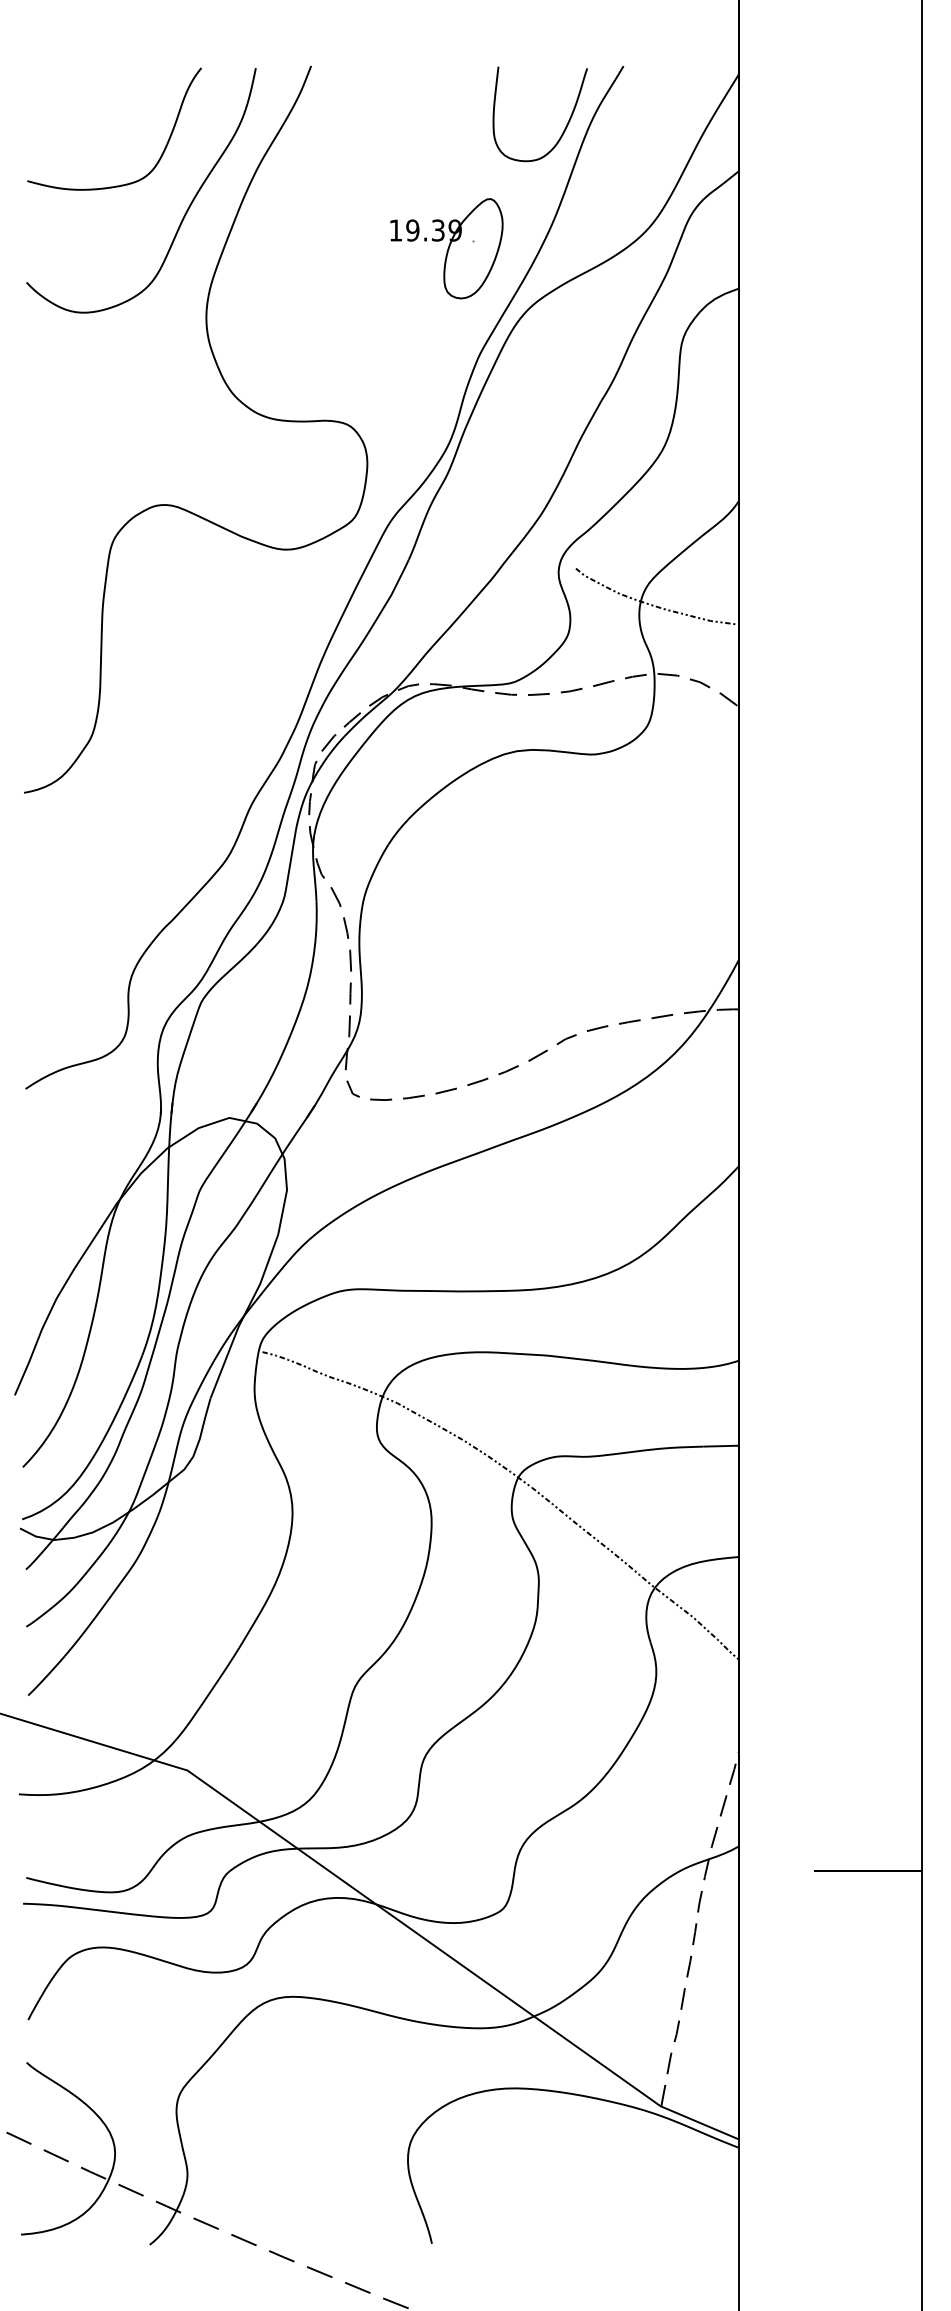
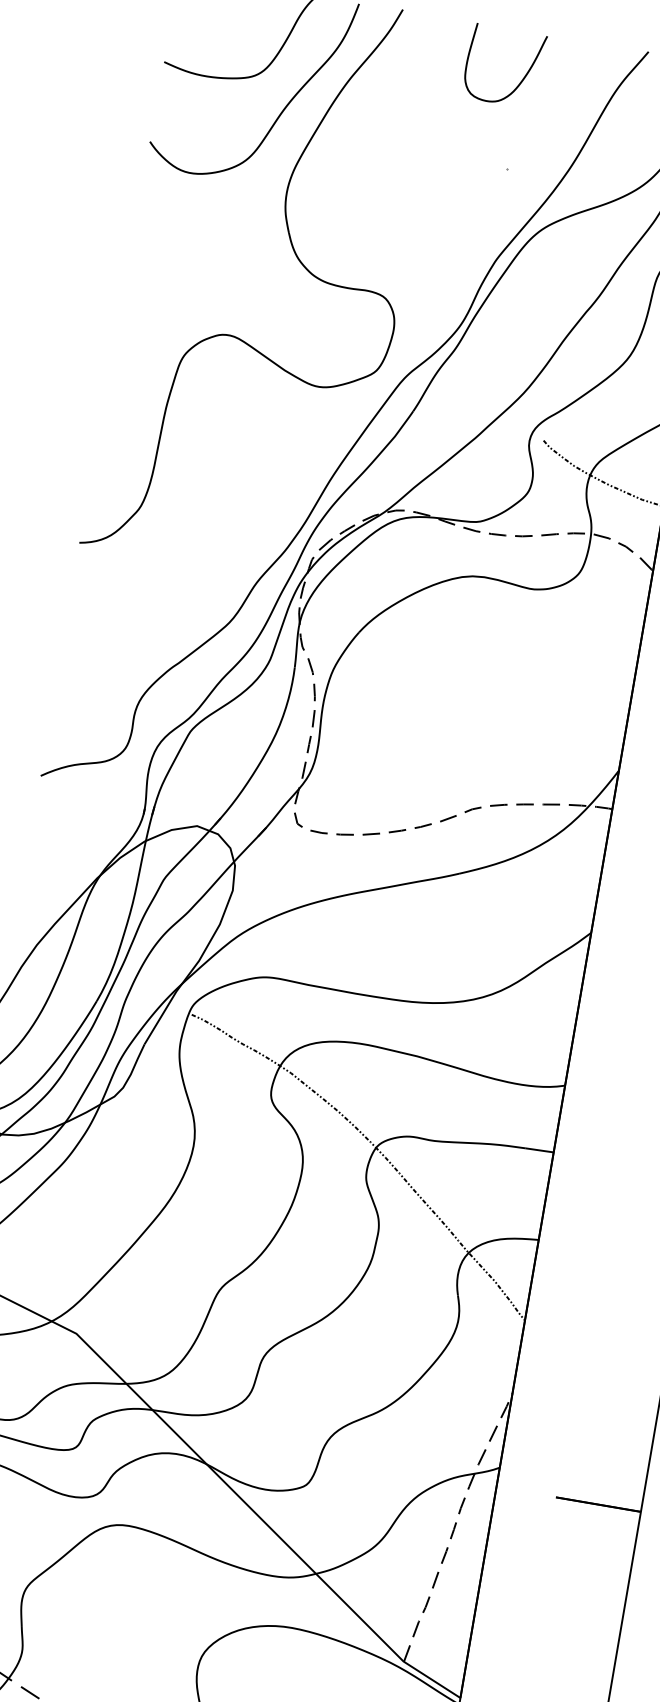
curve: (565, 126) -> (522, 79), moved
part: (446, 248) -> (484, 171), removed

